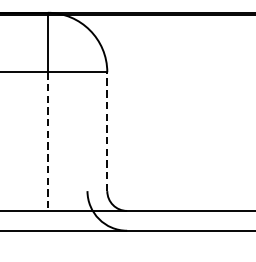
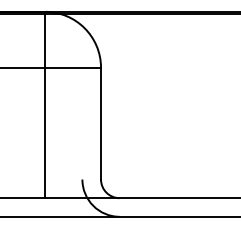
line: (107, 131) -> (101, 123), dashed -> solid
line: (48, 142) -> (45, 133), dashed -> solid

